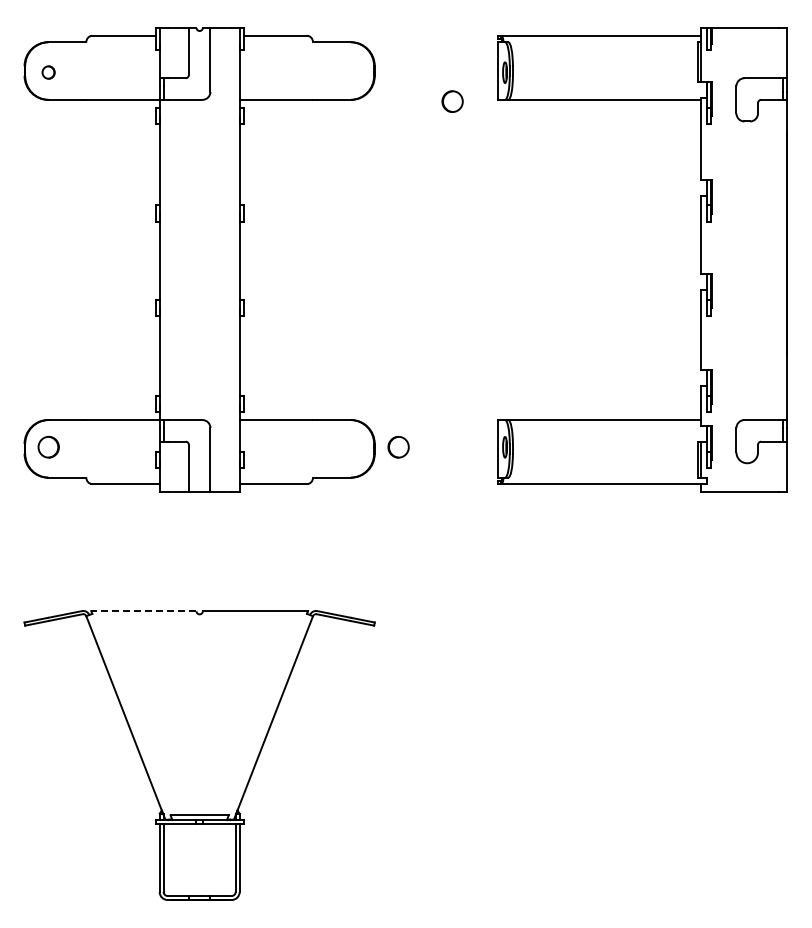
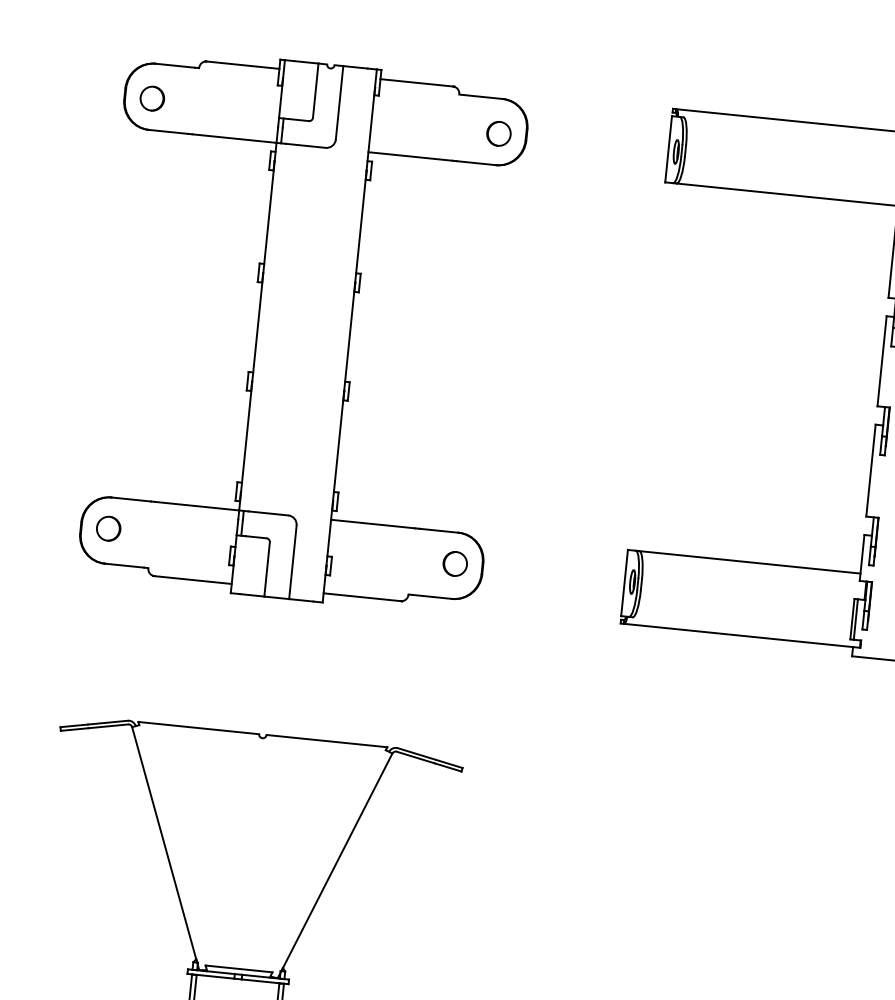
part: (48, 72) -> (152, 98), size x1.67
part: (452, 101) -> (498, 133), moved
part: (398, 446) -> (455, 563), moved
line: (143, 611) -> (198, 728), dashed -> solid

